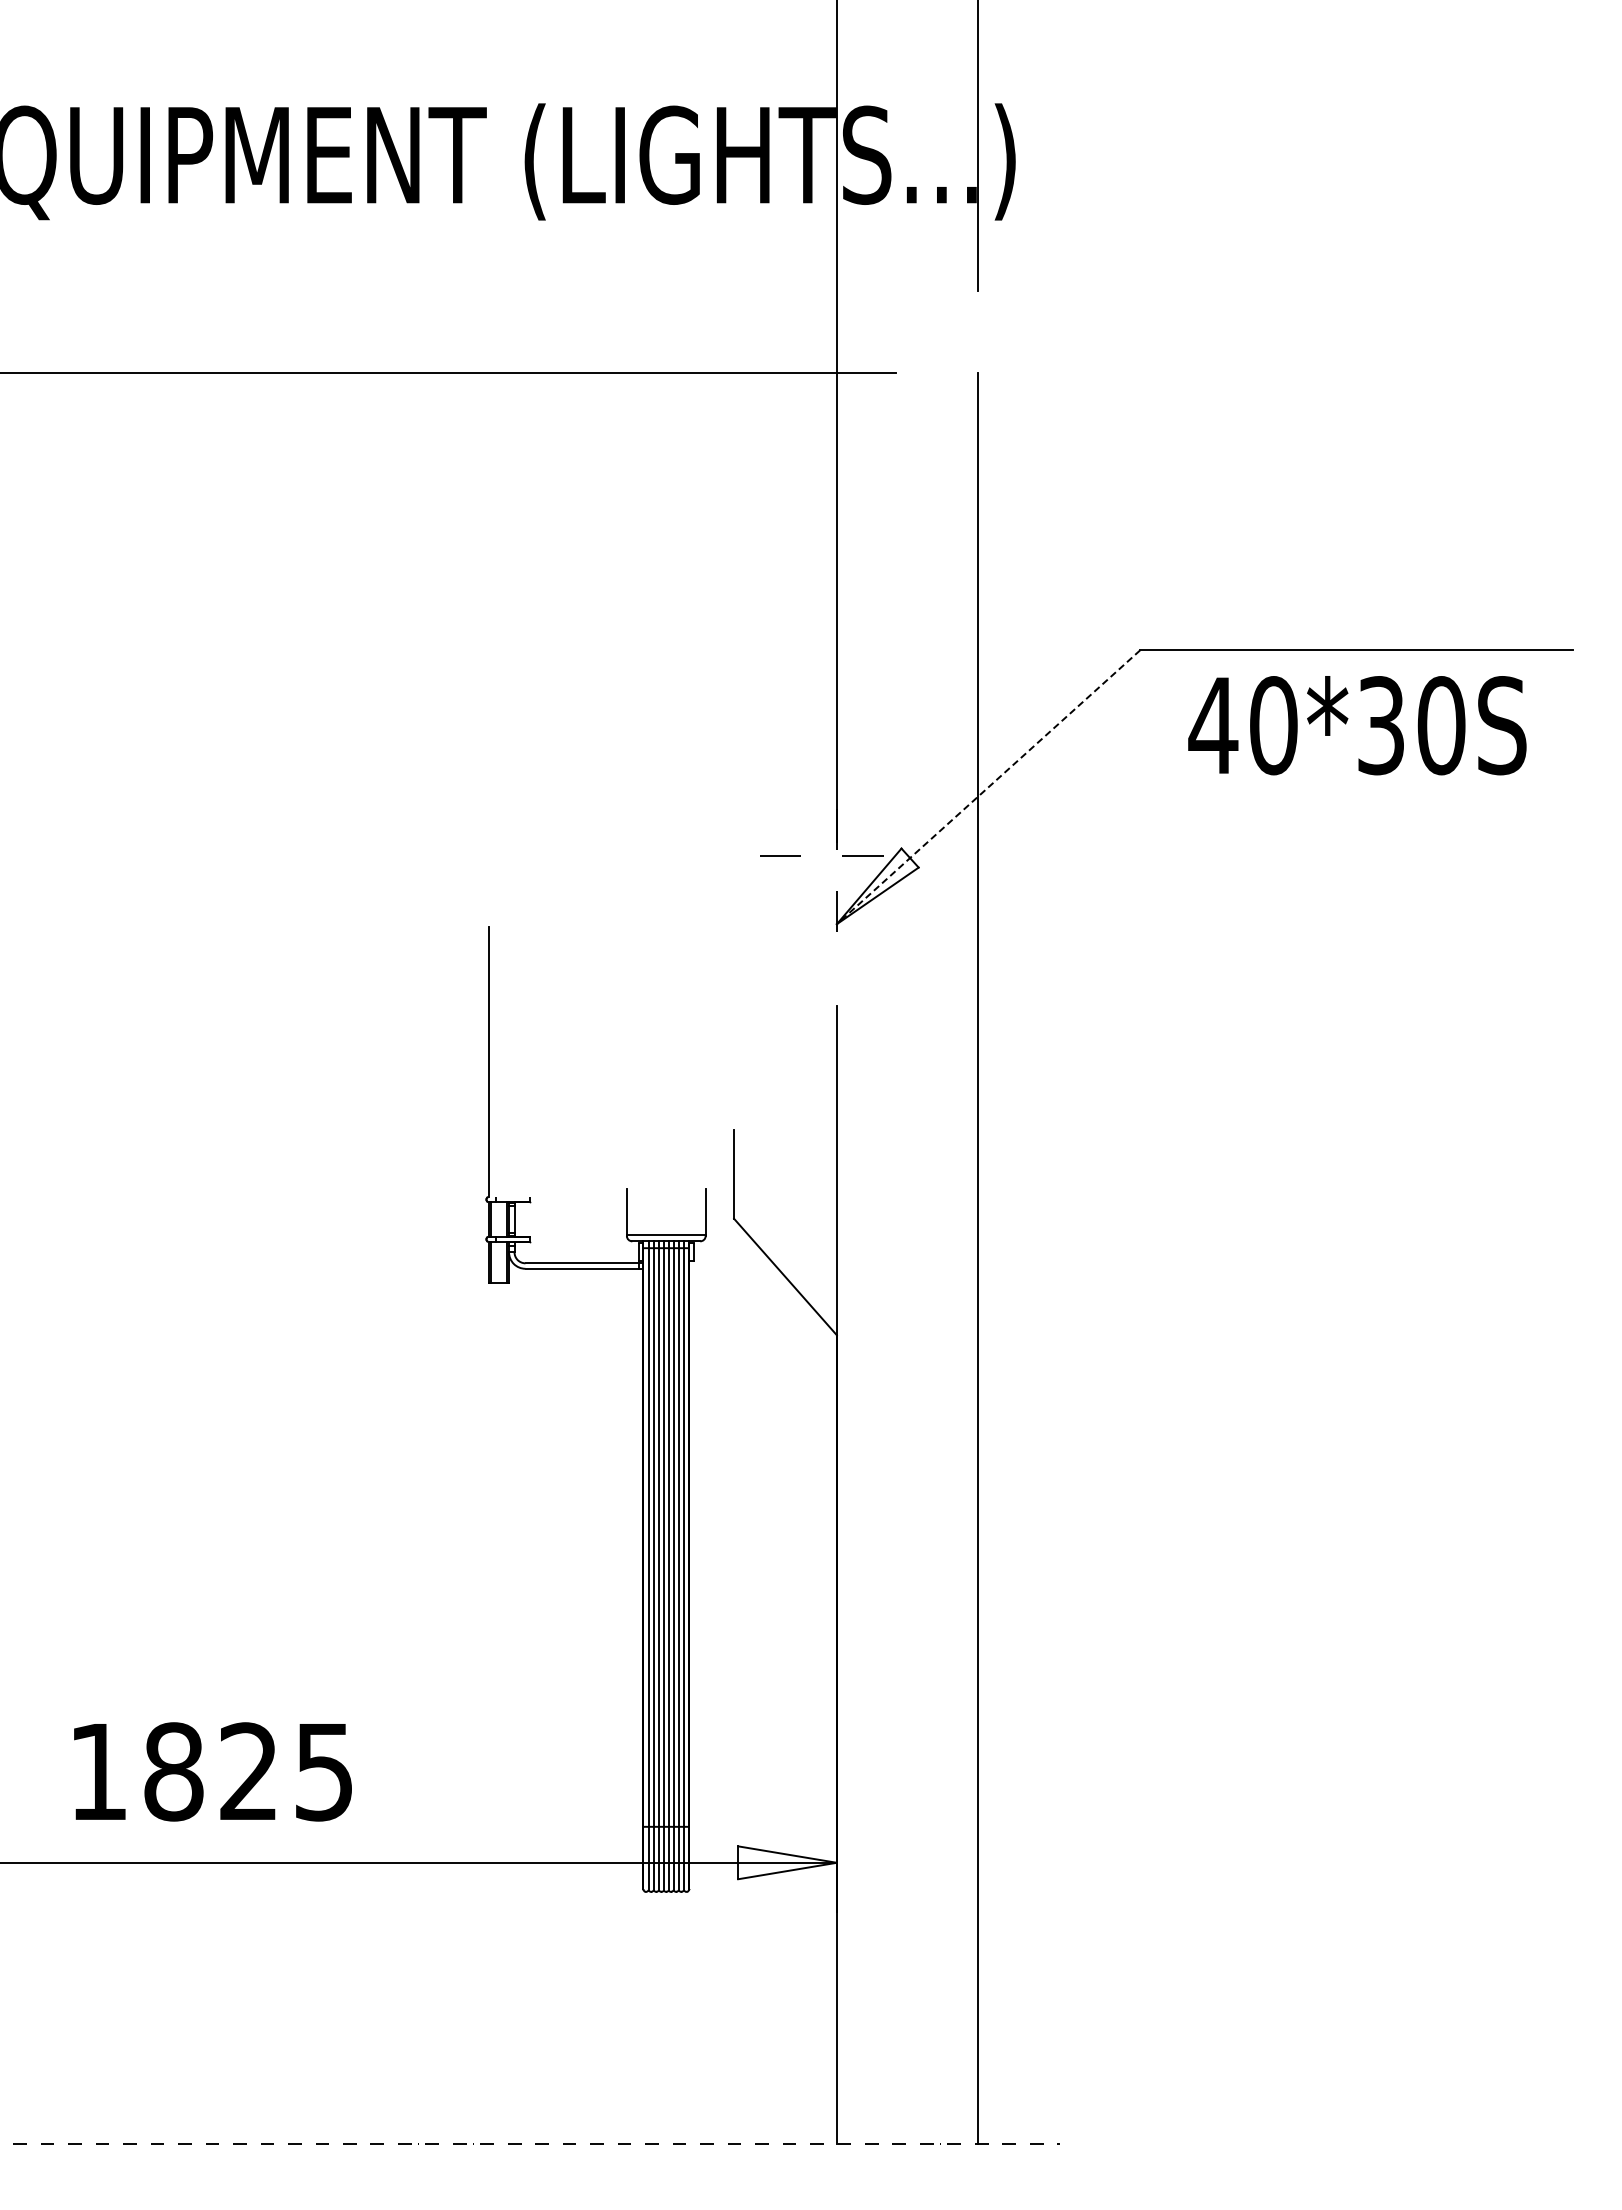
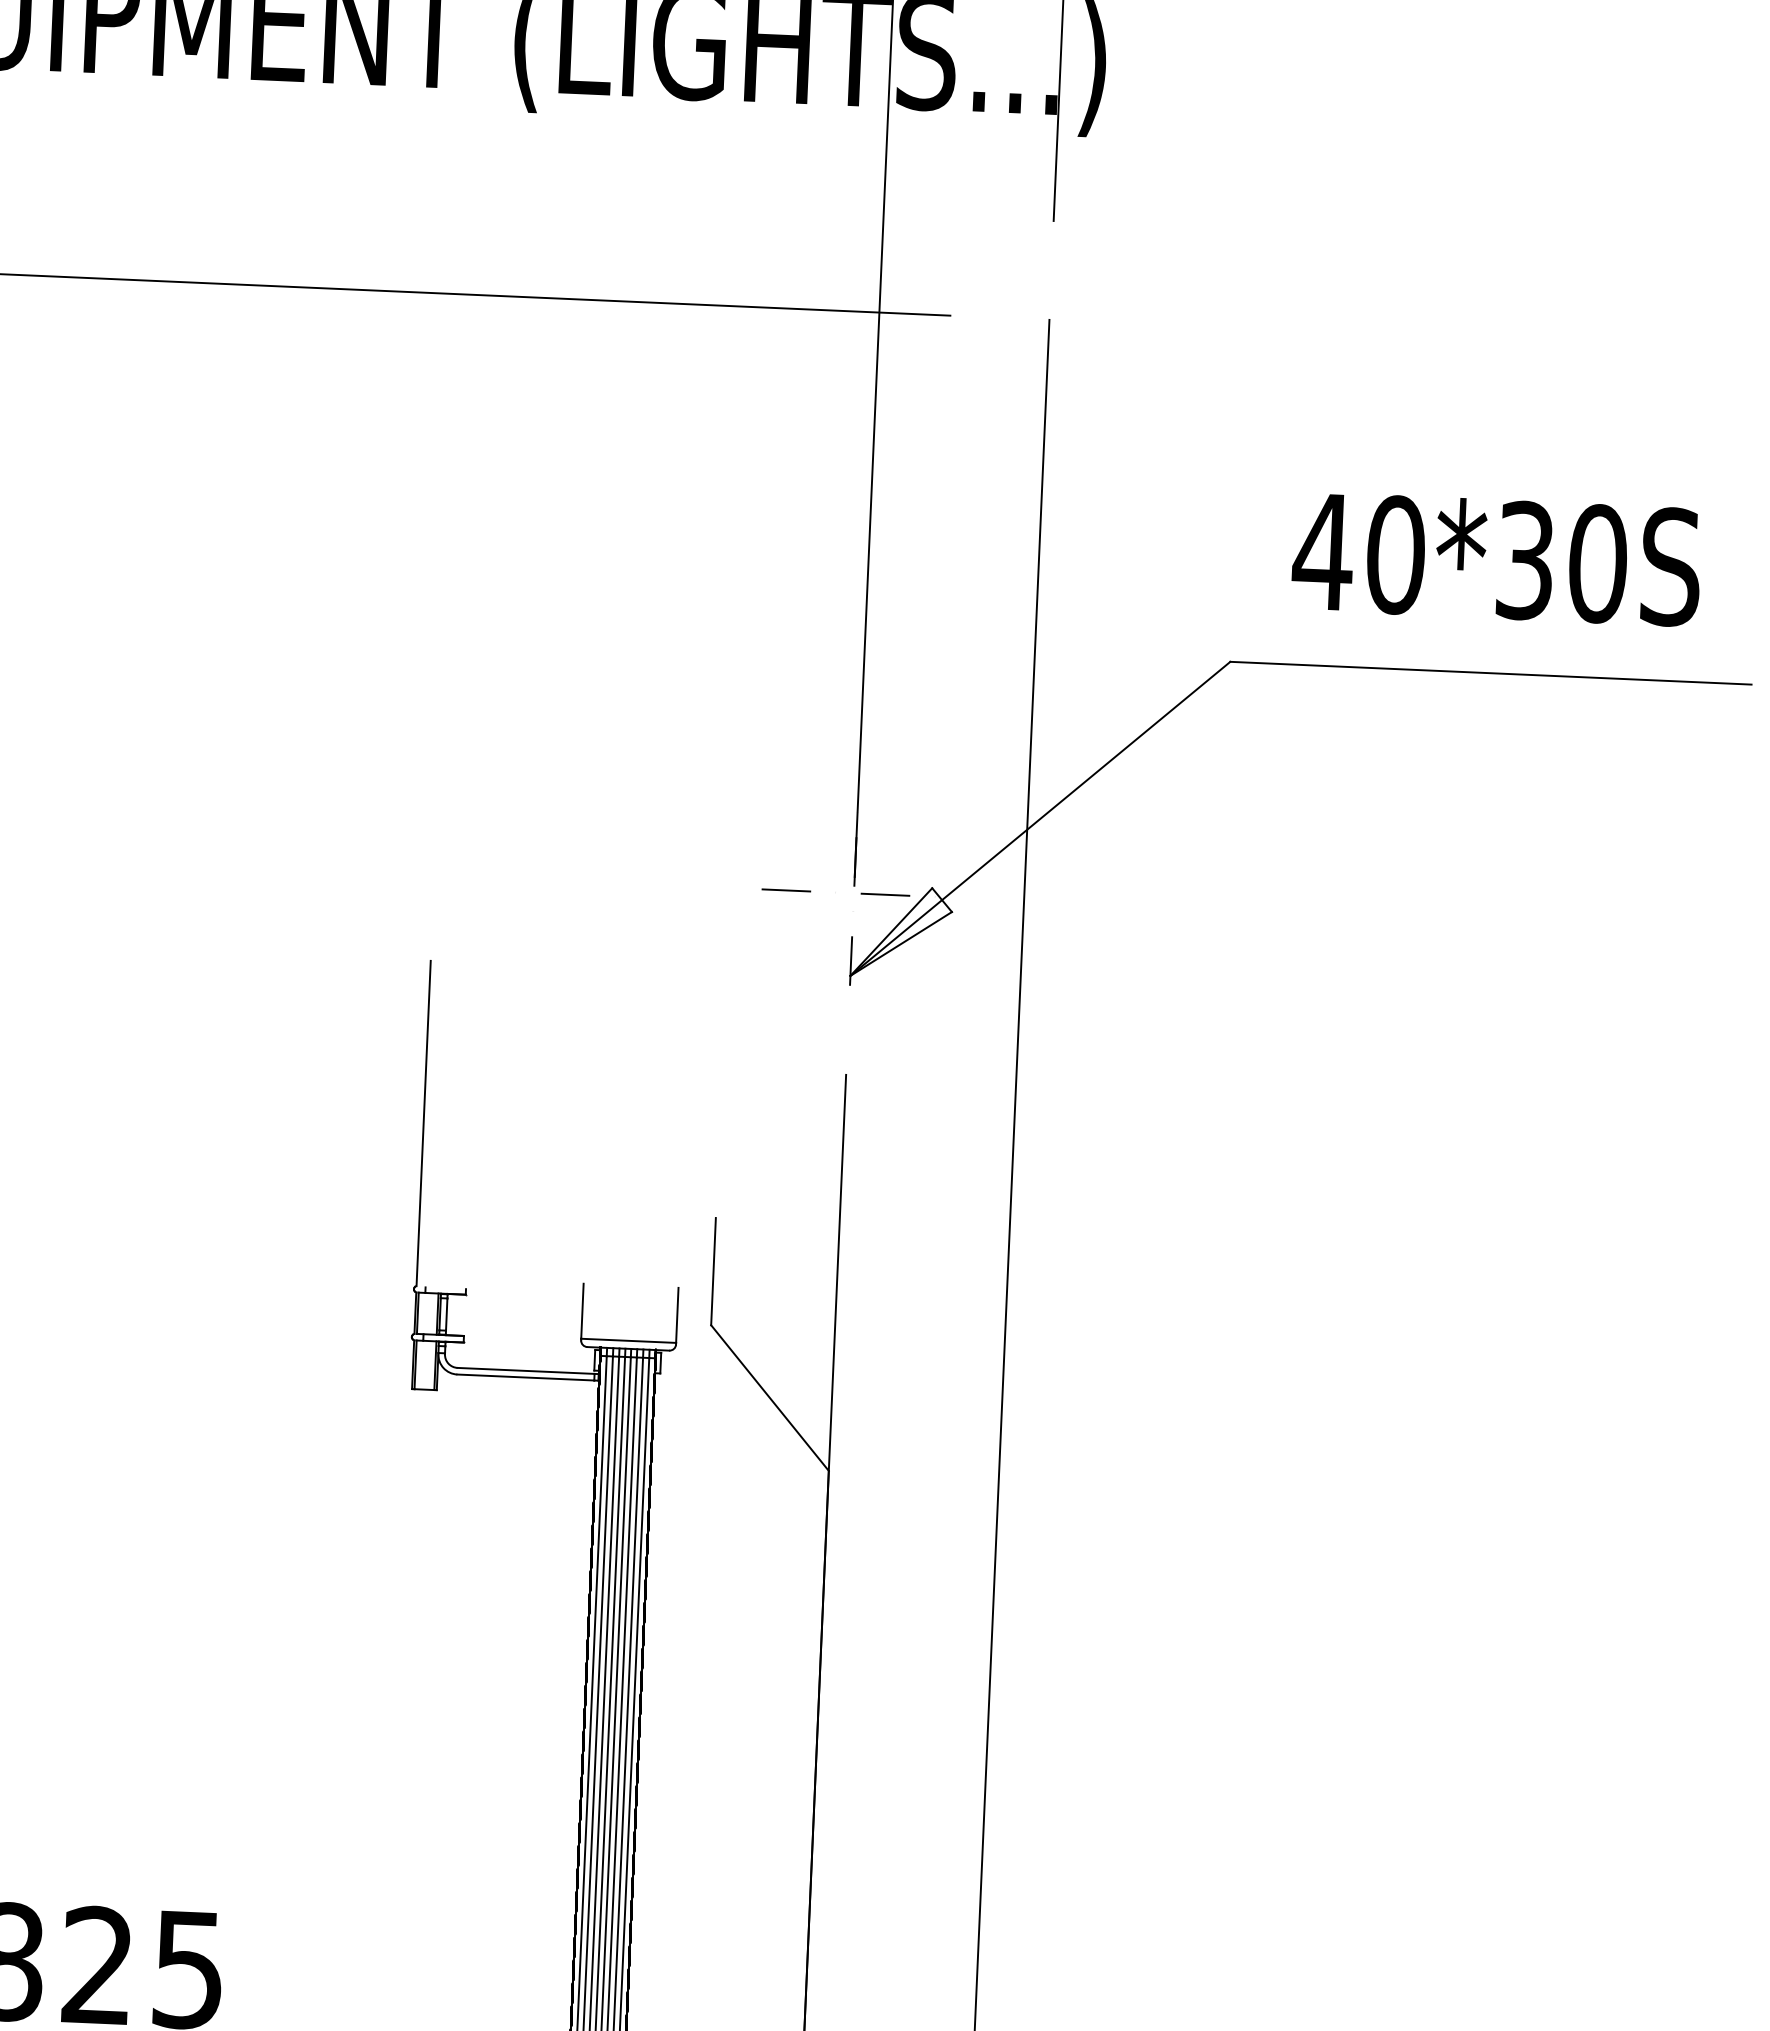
text: (1357, 725) -> (1496, 559), moved
line: (988, 787) -> (1040, 819), dashed -> solid

